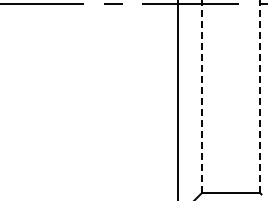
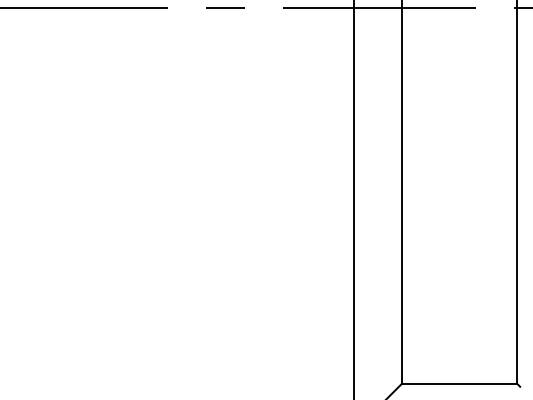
line: (202, 97) -> (402, 194), dashed -> solid
line: (259, 97) -> (516, 194), dashed -> solid

